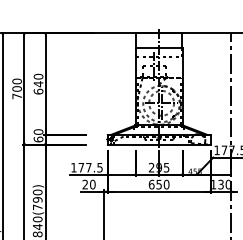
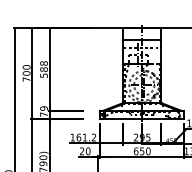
text: (38, 83) -> (43, 69), 640 -> 588
text: (38, 135) -> (43, 111), 60 -> 79
text: (90, 167) -> (86, 137), 177.5 -> 161.2

